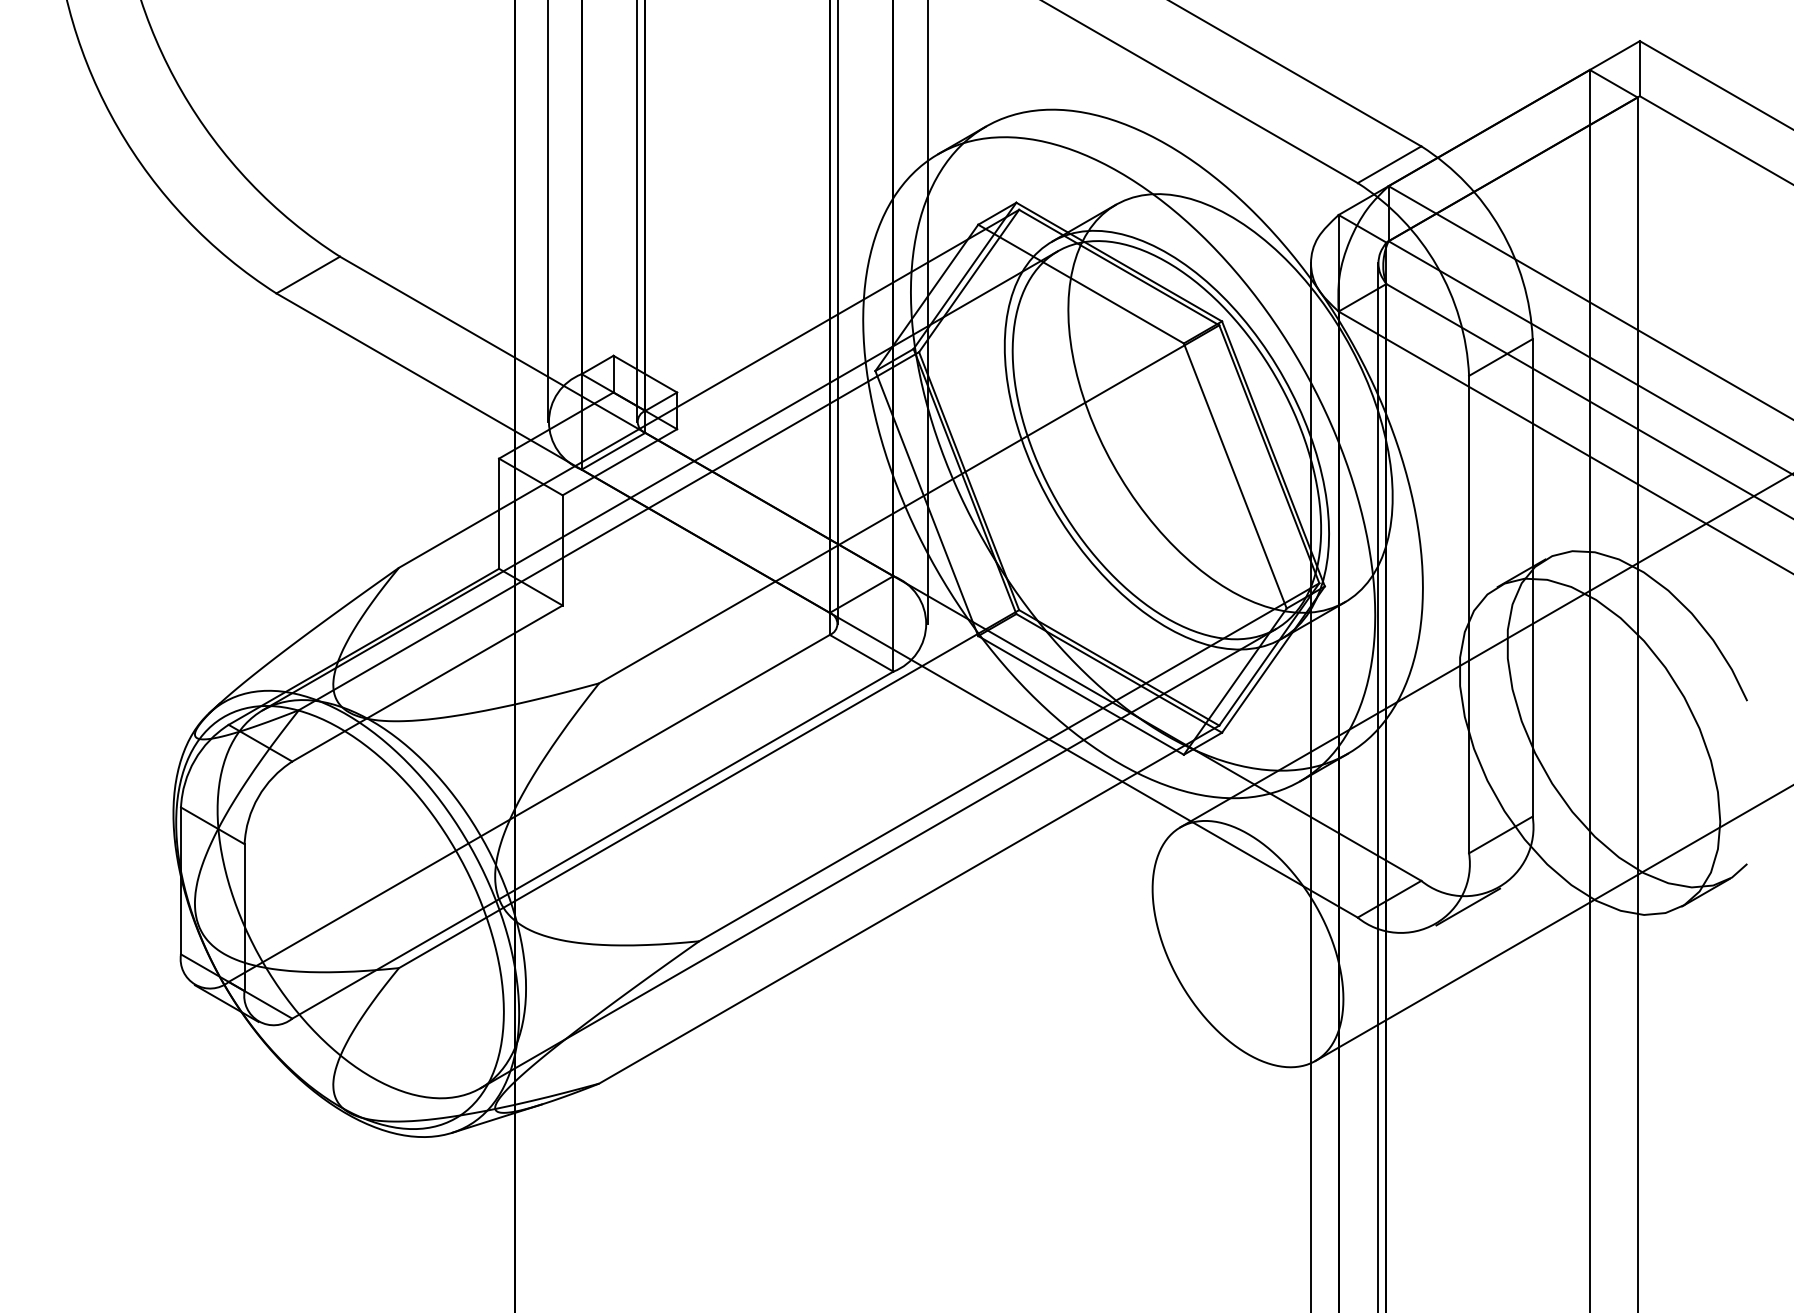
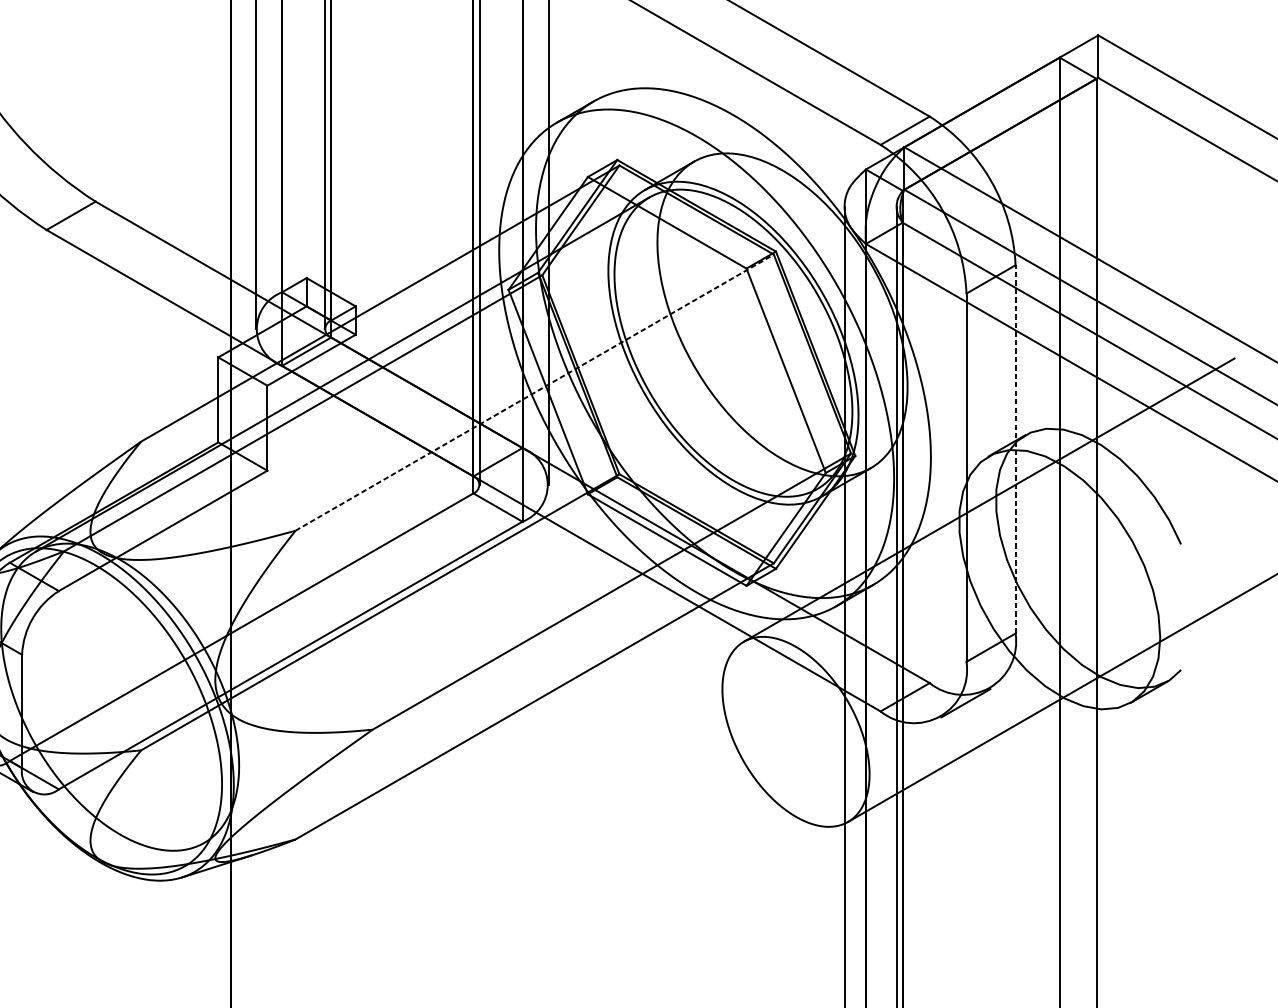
line: (909, 504) -> (534, 392), solid -> dashed
line: (1532, 577) -> (1015, 449), solid -> dashed
line: (878, 858) -> (510, 665), removed

